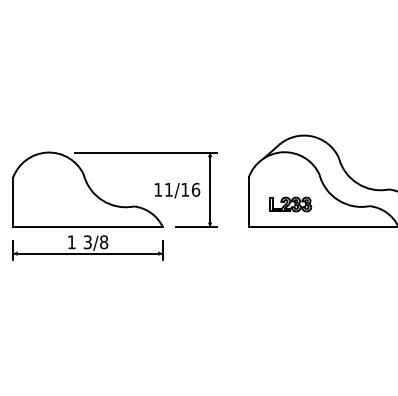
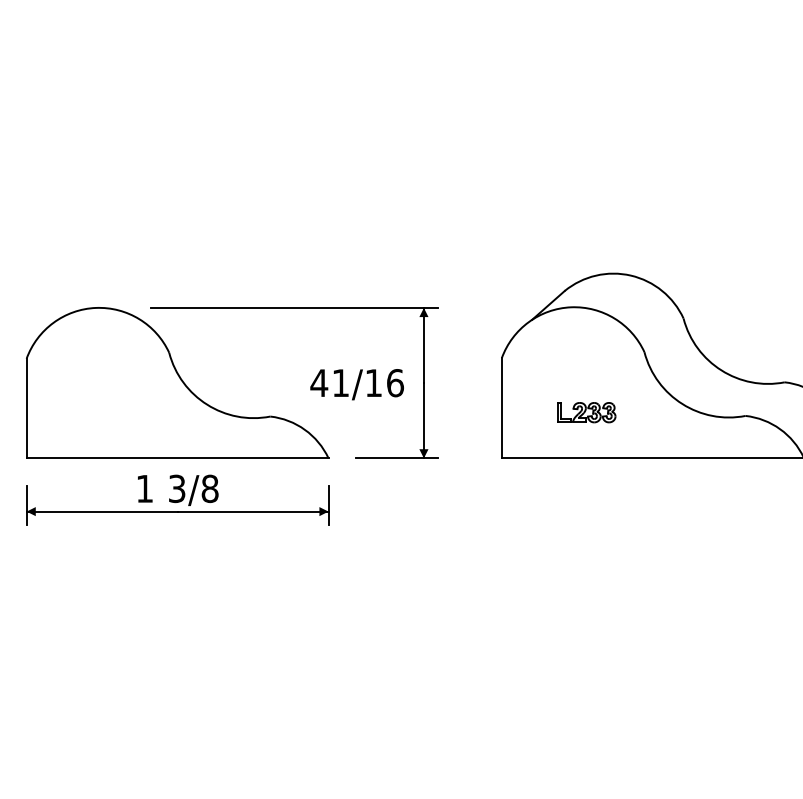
text: (157, 189) -> (317, 382), 11/16 -> 41/16
part: (290, 204) -> (586, 412), size x0.7

